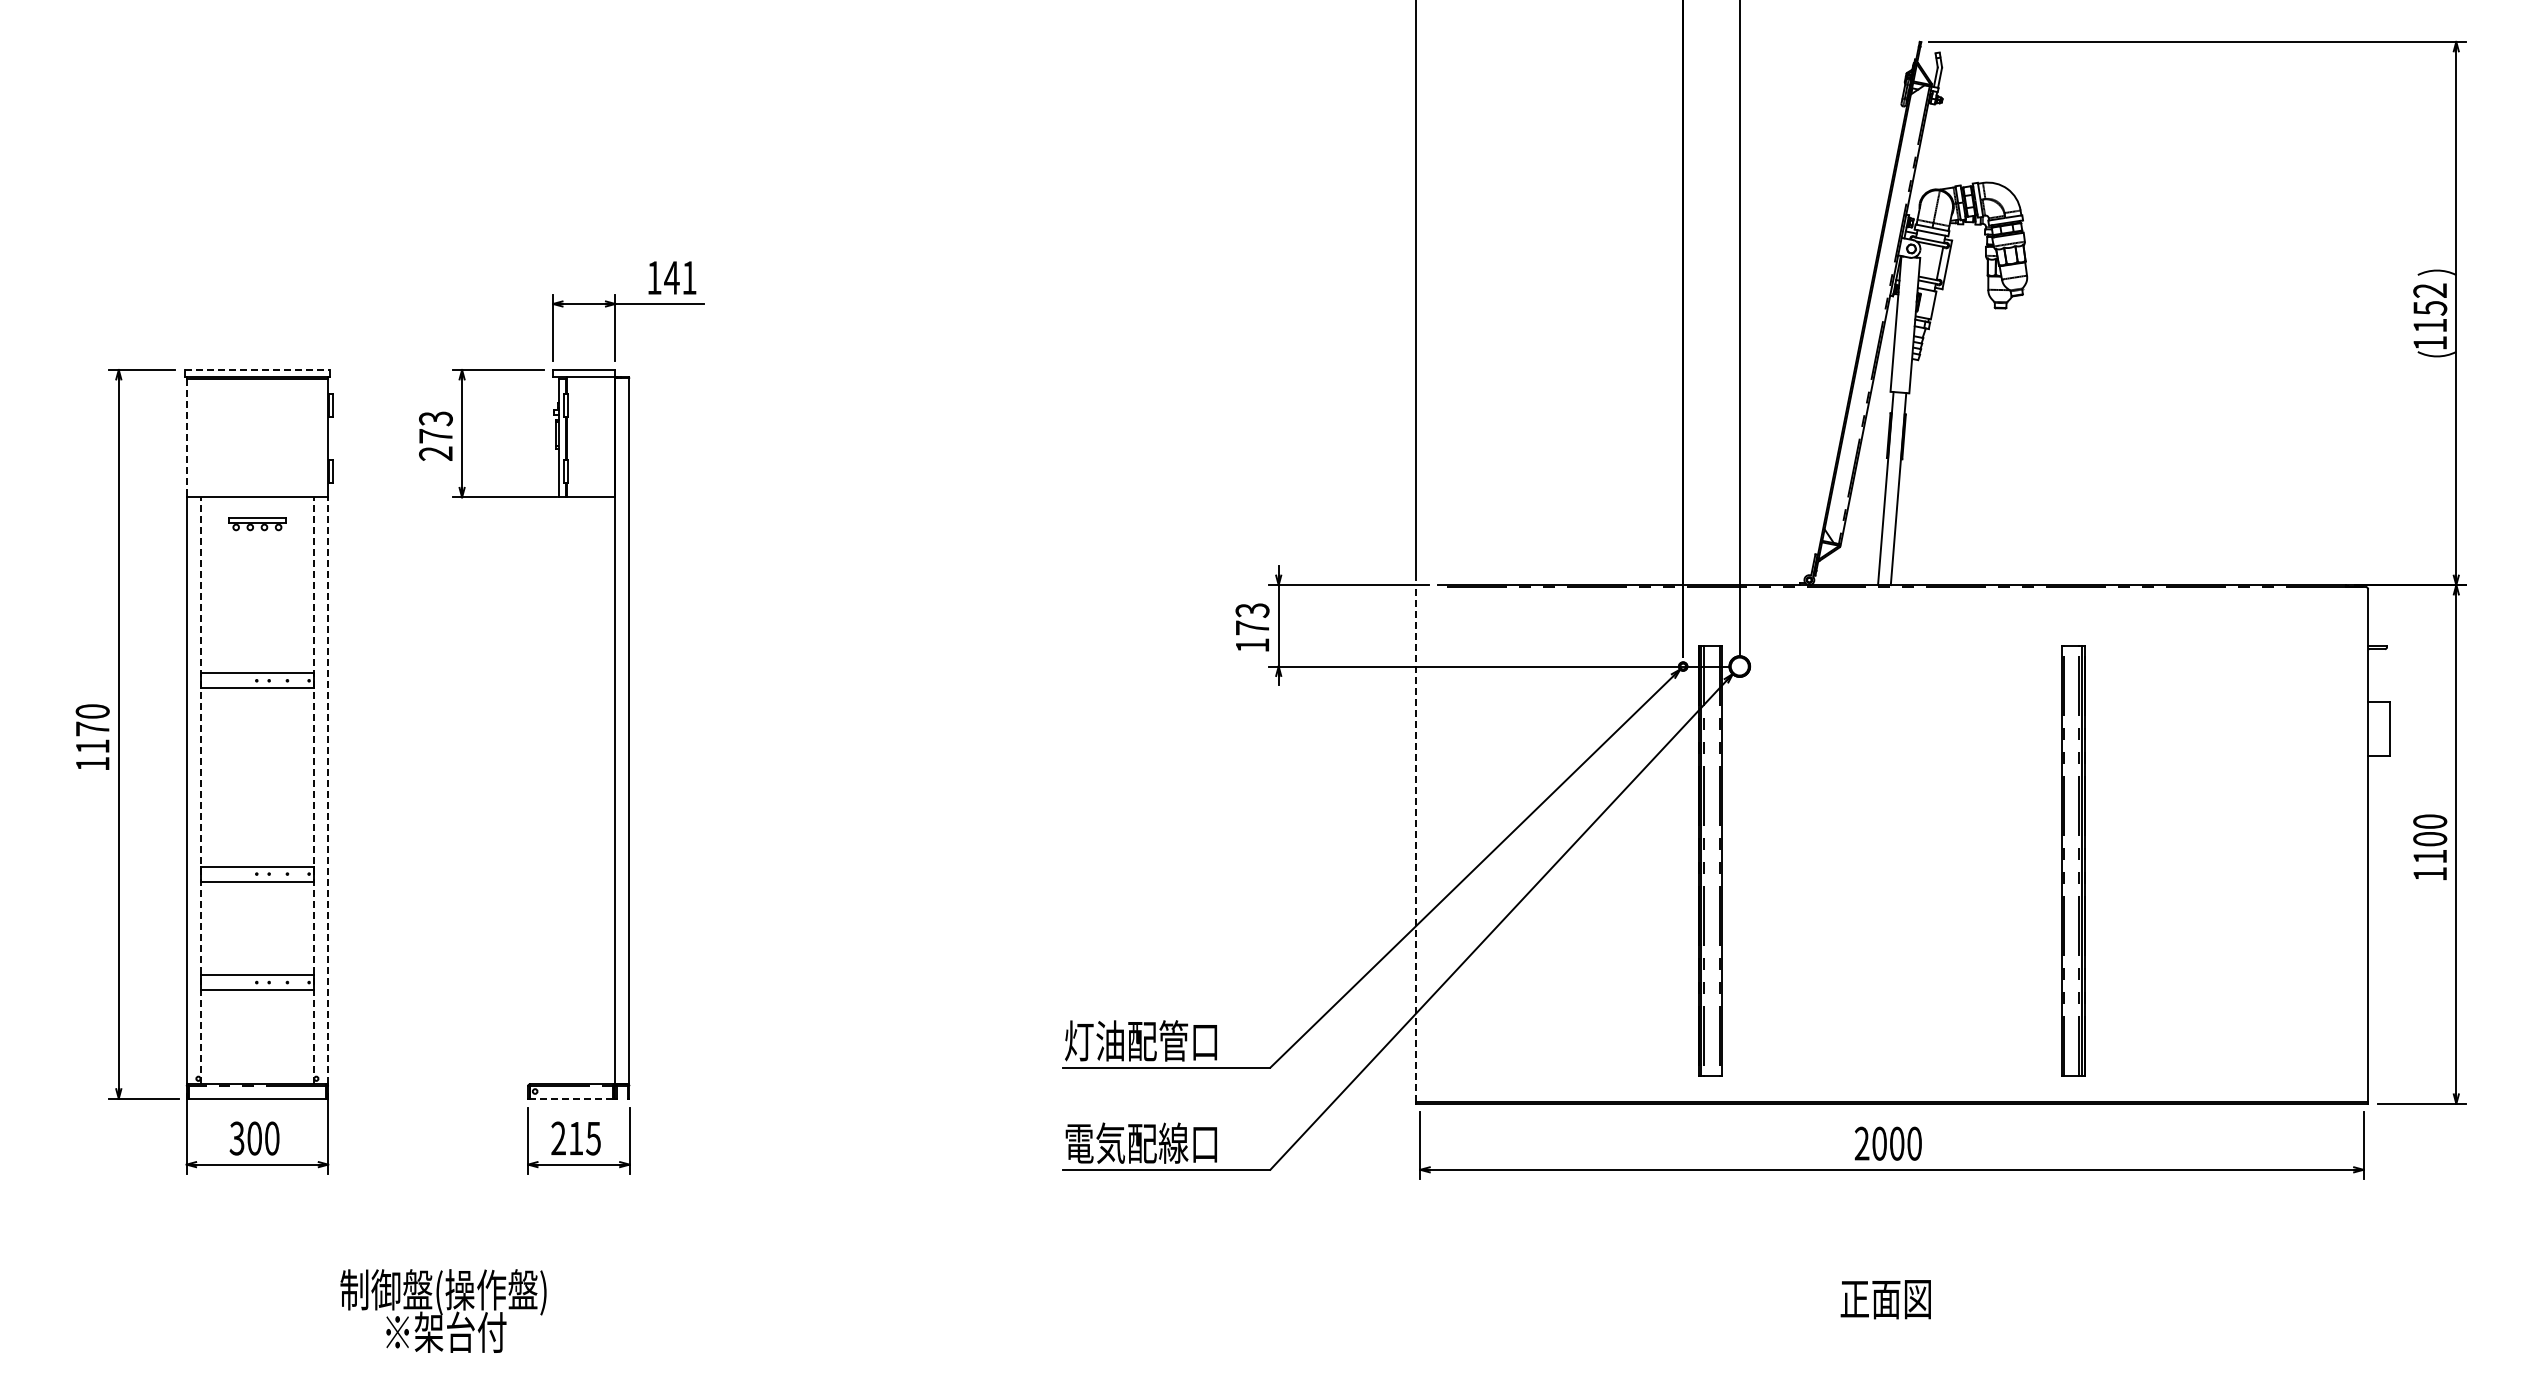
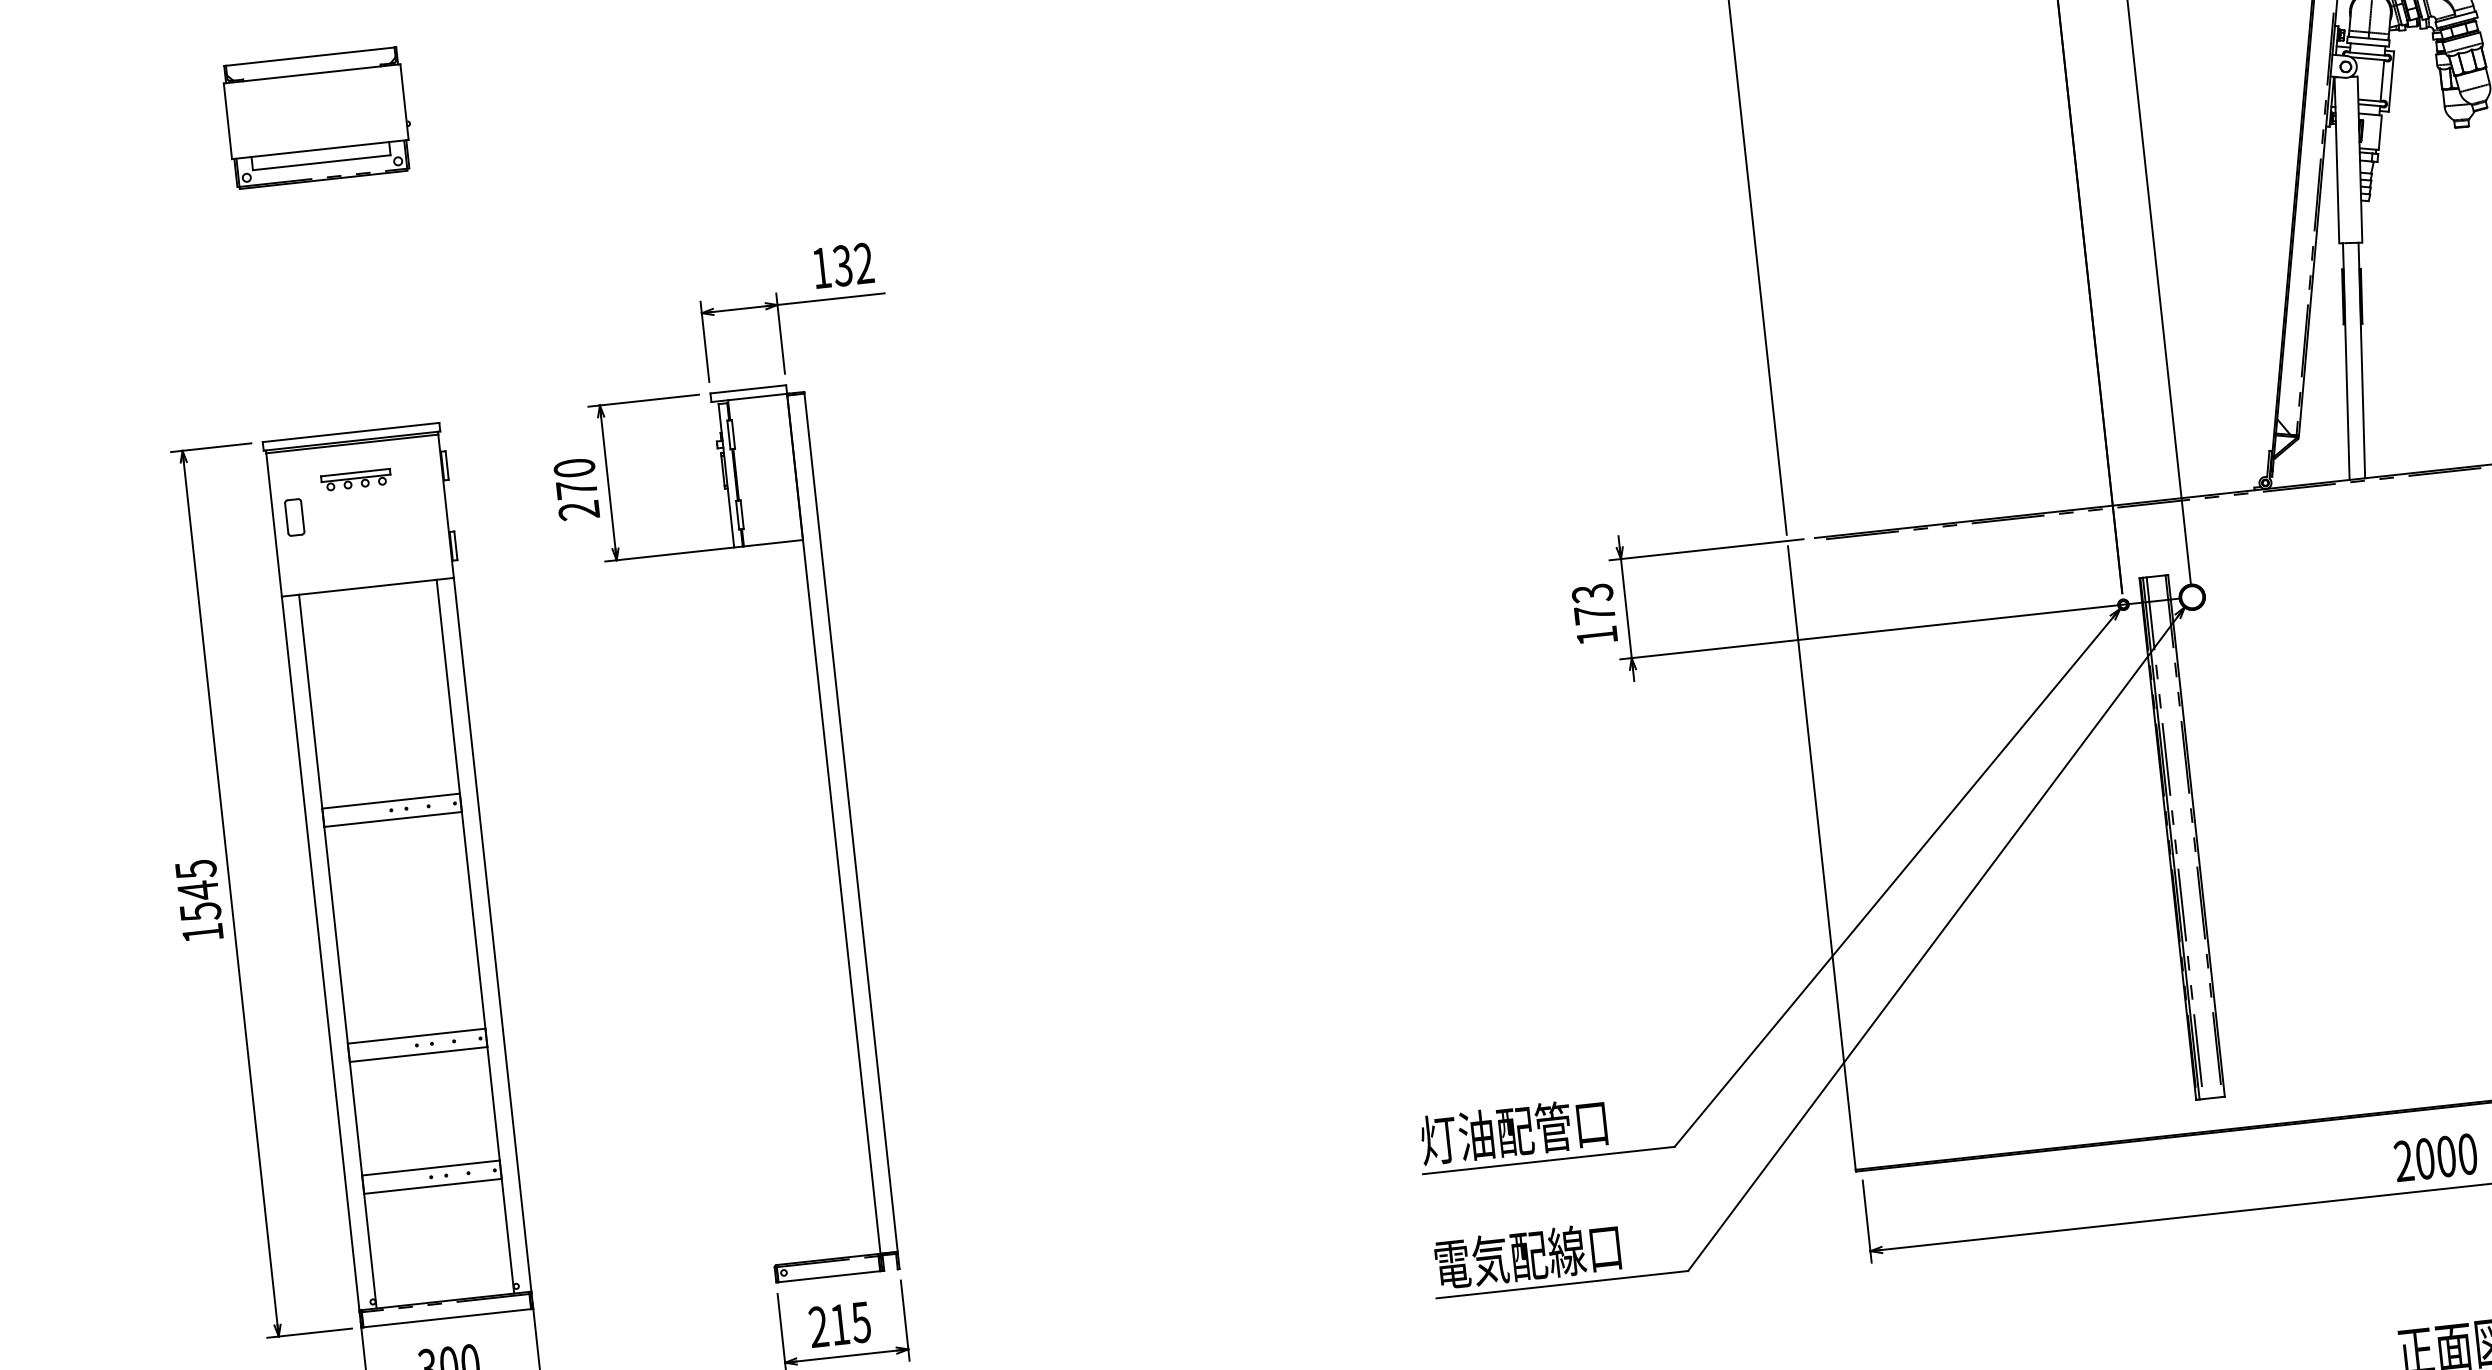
part: (258, 111) -> (318, 118), added
text: (680, 277) -> (853, 264), 141 -> 132
line: (257, 370) -> (351, 433), dashed -> solid
text: (435, 418) -> (573, 467), 273 -> 270
part: (203, 433) -> (293, 516), added
line: (186, 438) -> (273, 525), dashed -> solid
part: (257, 524) -> (356, 480), moved
text: (92, 729) -> (198, 891), 1170 -> 1545
line: (200, 790) -> (337, 951), dashed -> solid
line: (314, 790) -> (476, 936), dashed -> solid
line: (328, 790) -> (493, 934), dashed -> solid
line: (1415, 846) -> (1821, 858), dashed -> solid
line: (571, 1098) -> (829, 1276), dashed -> solid

